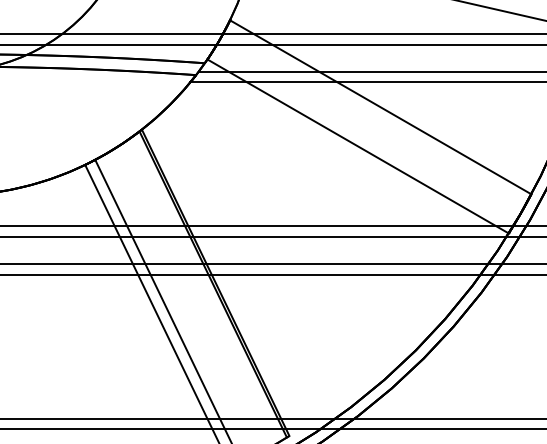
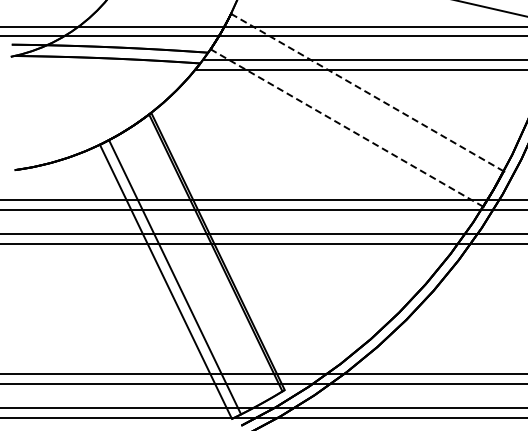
line: (380, 107) -> (367, 92), solid -> dashed
line: (357, 145) -> (346, 127), solid -> dashed

